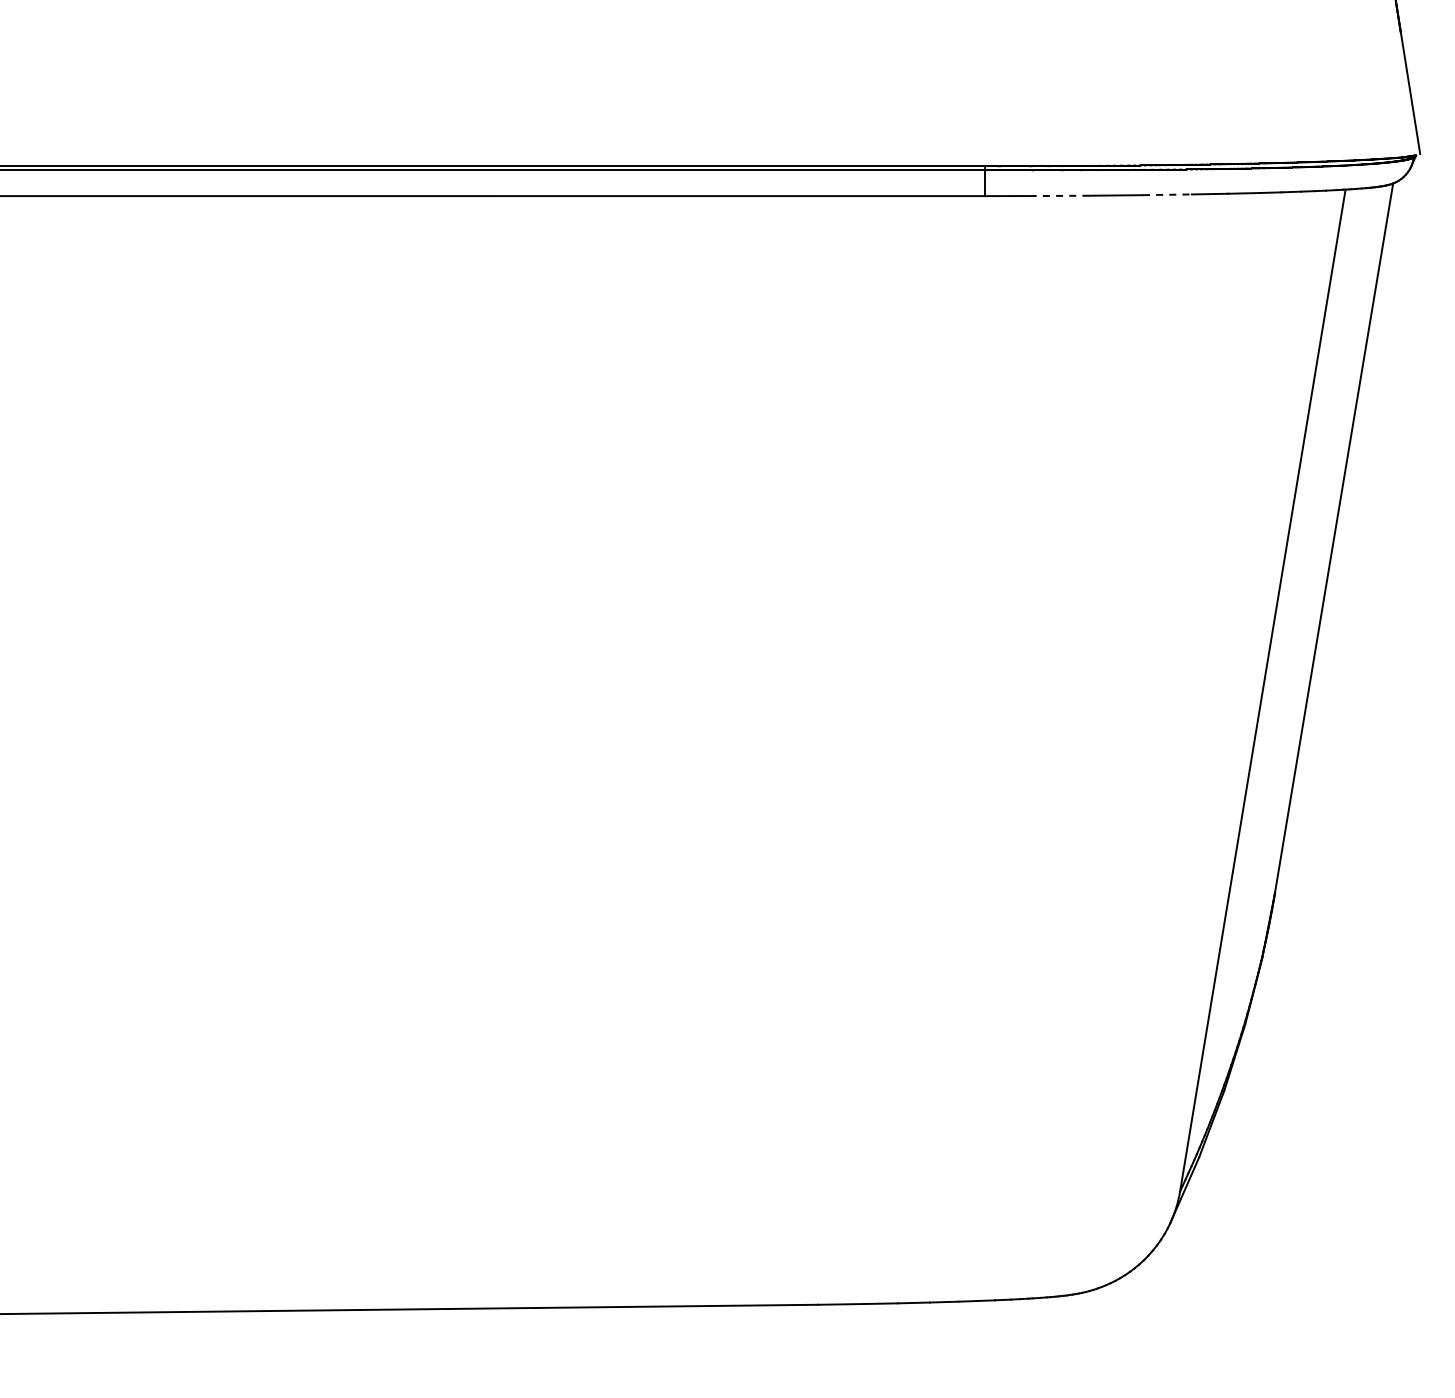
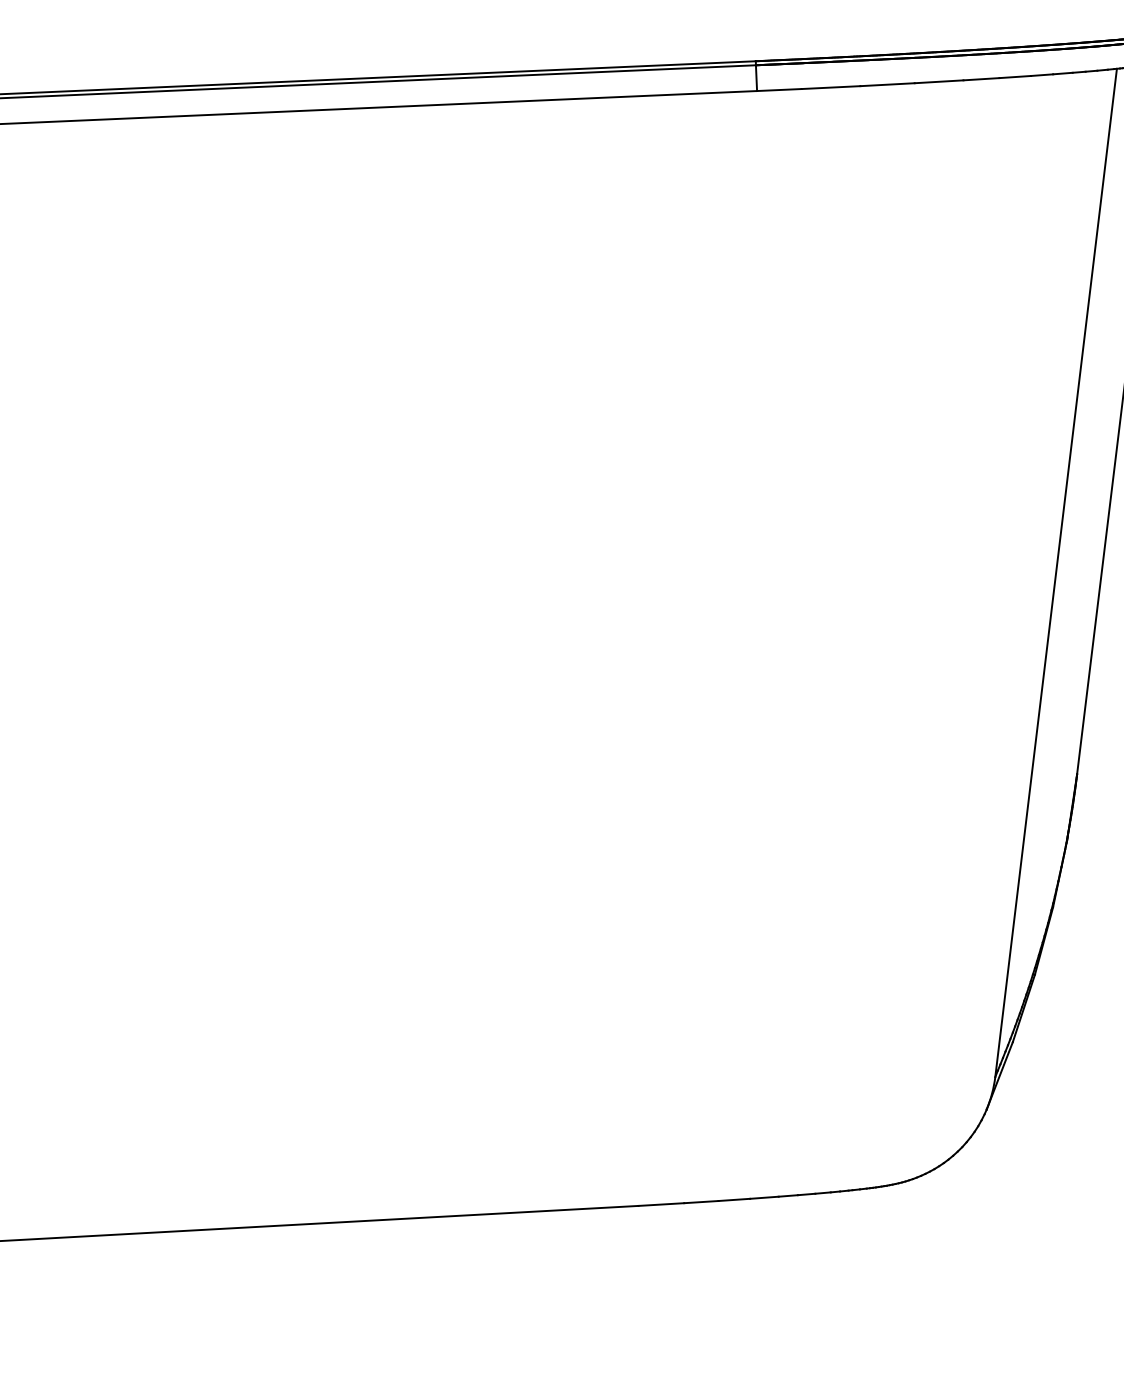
line: (1167, 194) -> (939, 81), dashed -> solid
line: (1059, 195) -> (831, 87), dashed -> solid

